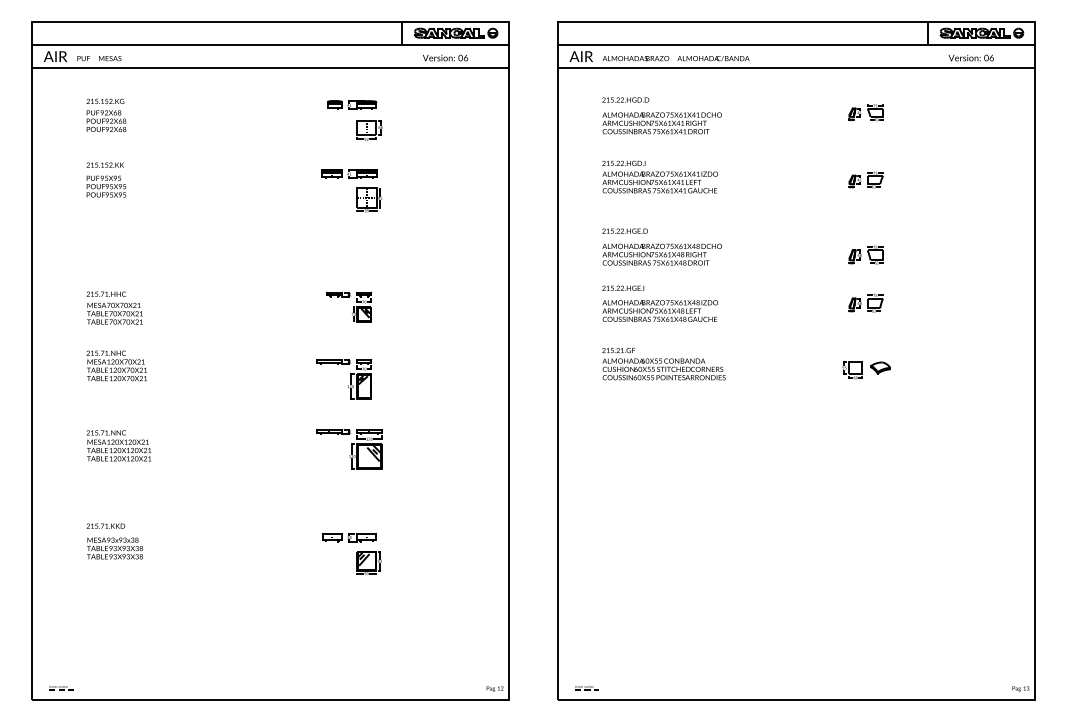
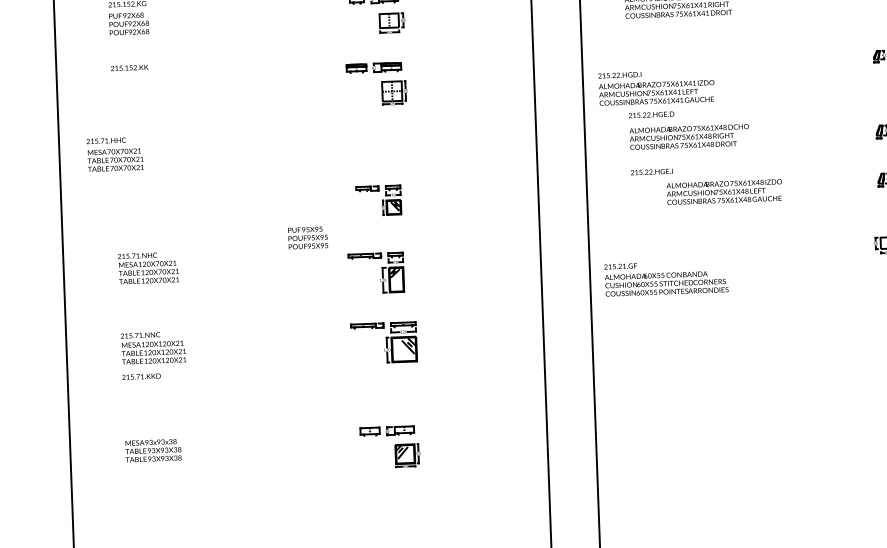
text: (659, 176) -> (655, 87), moved
text: (106, 186) -> (308, 237), moved
text: (114, 307) -> (114, 153), moved
text: (659, 310) -> (723, 191), moved
text: (663, 364) -> (665, 278), moved
text: (105, 525) -> (141, 376), moved

